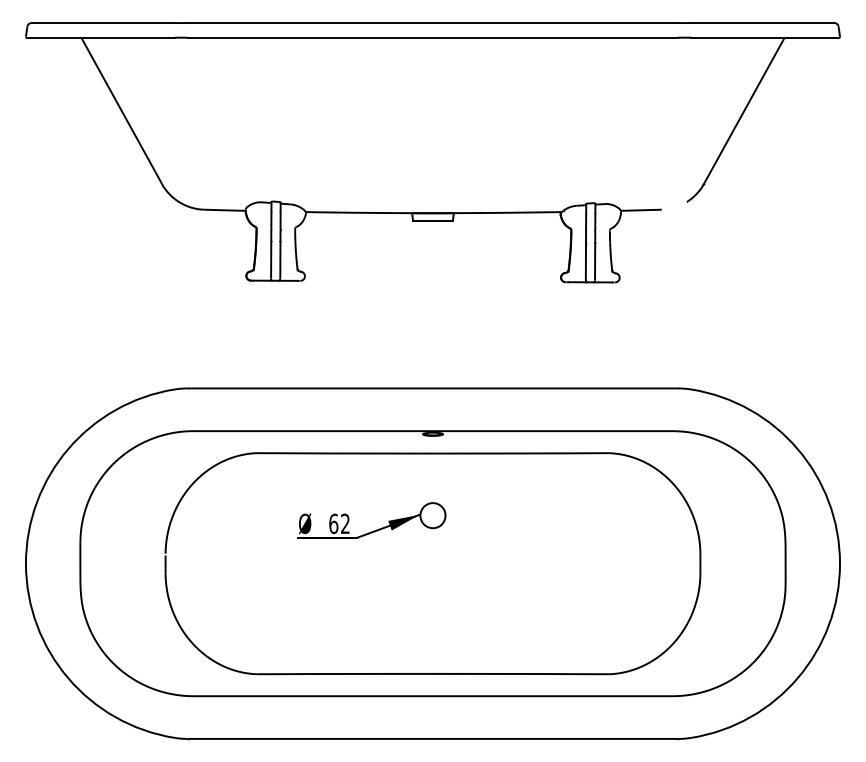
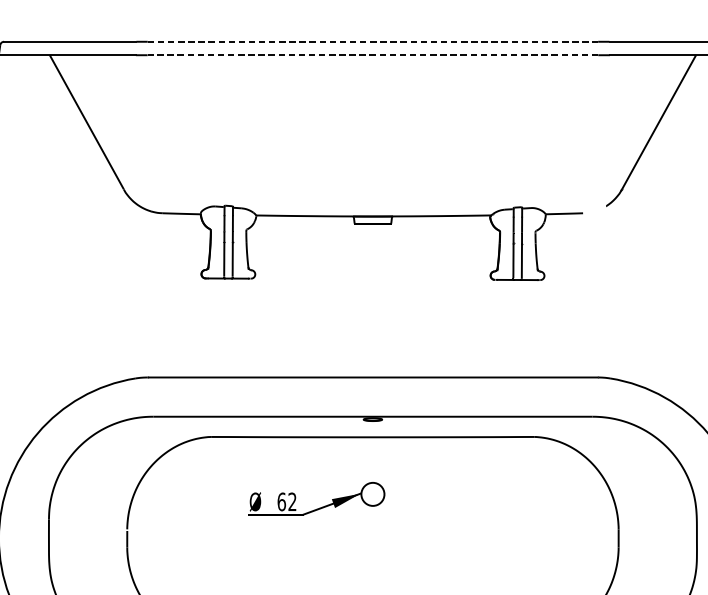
line: (433, 23) -> (373, 42), solid -> dashed
line: (432, 37) -> (372, 55), solid -> dashed

